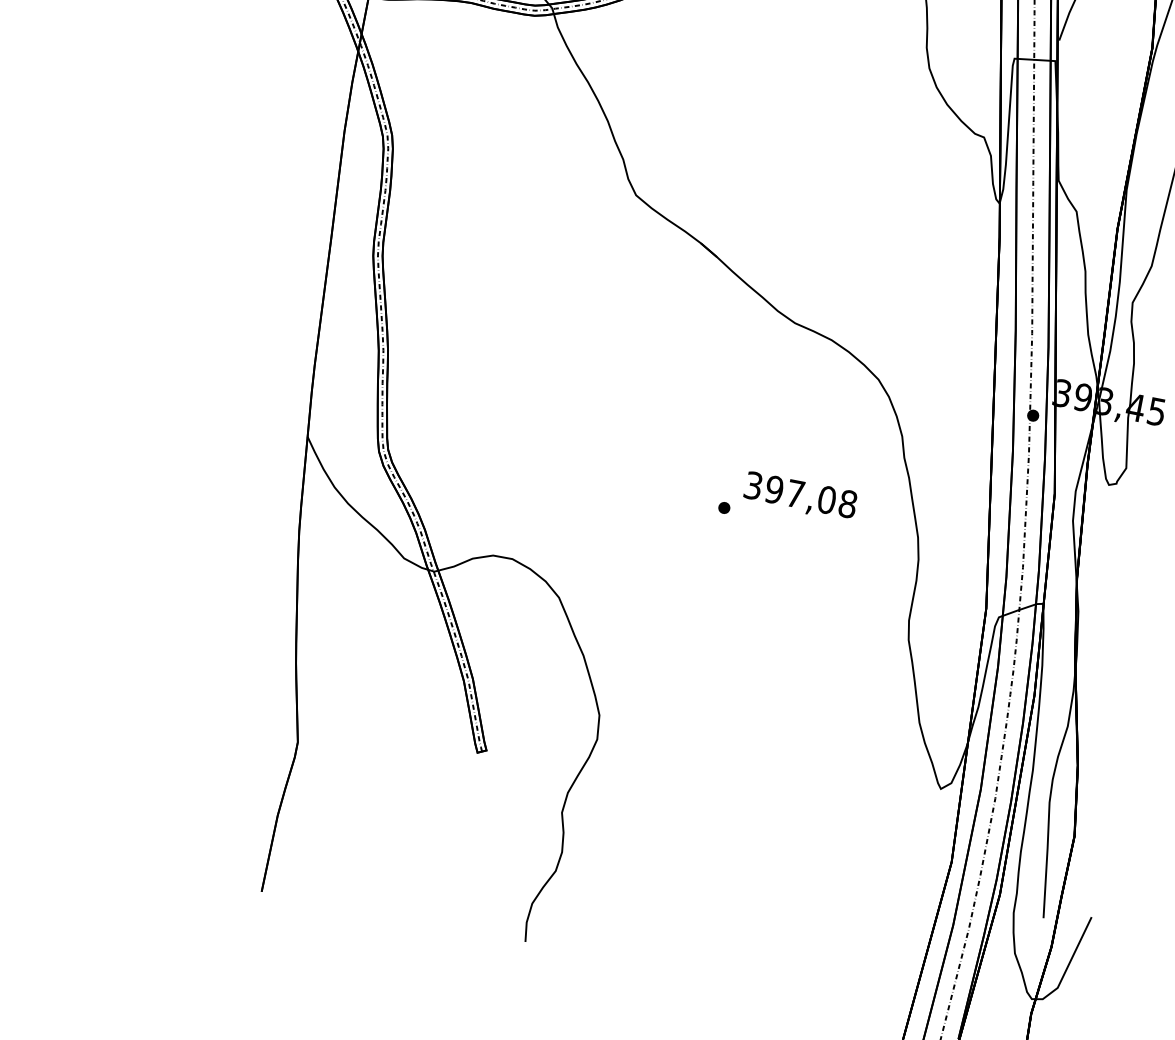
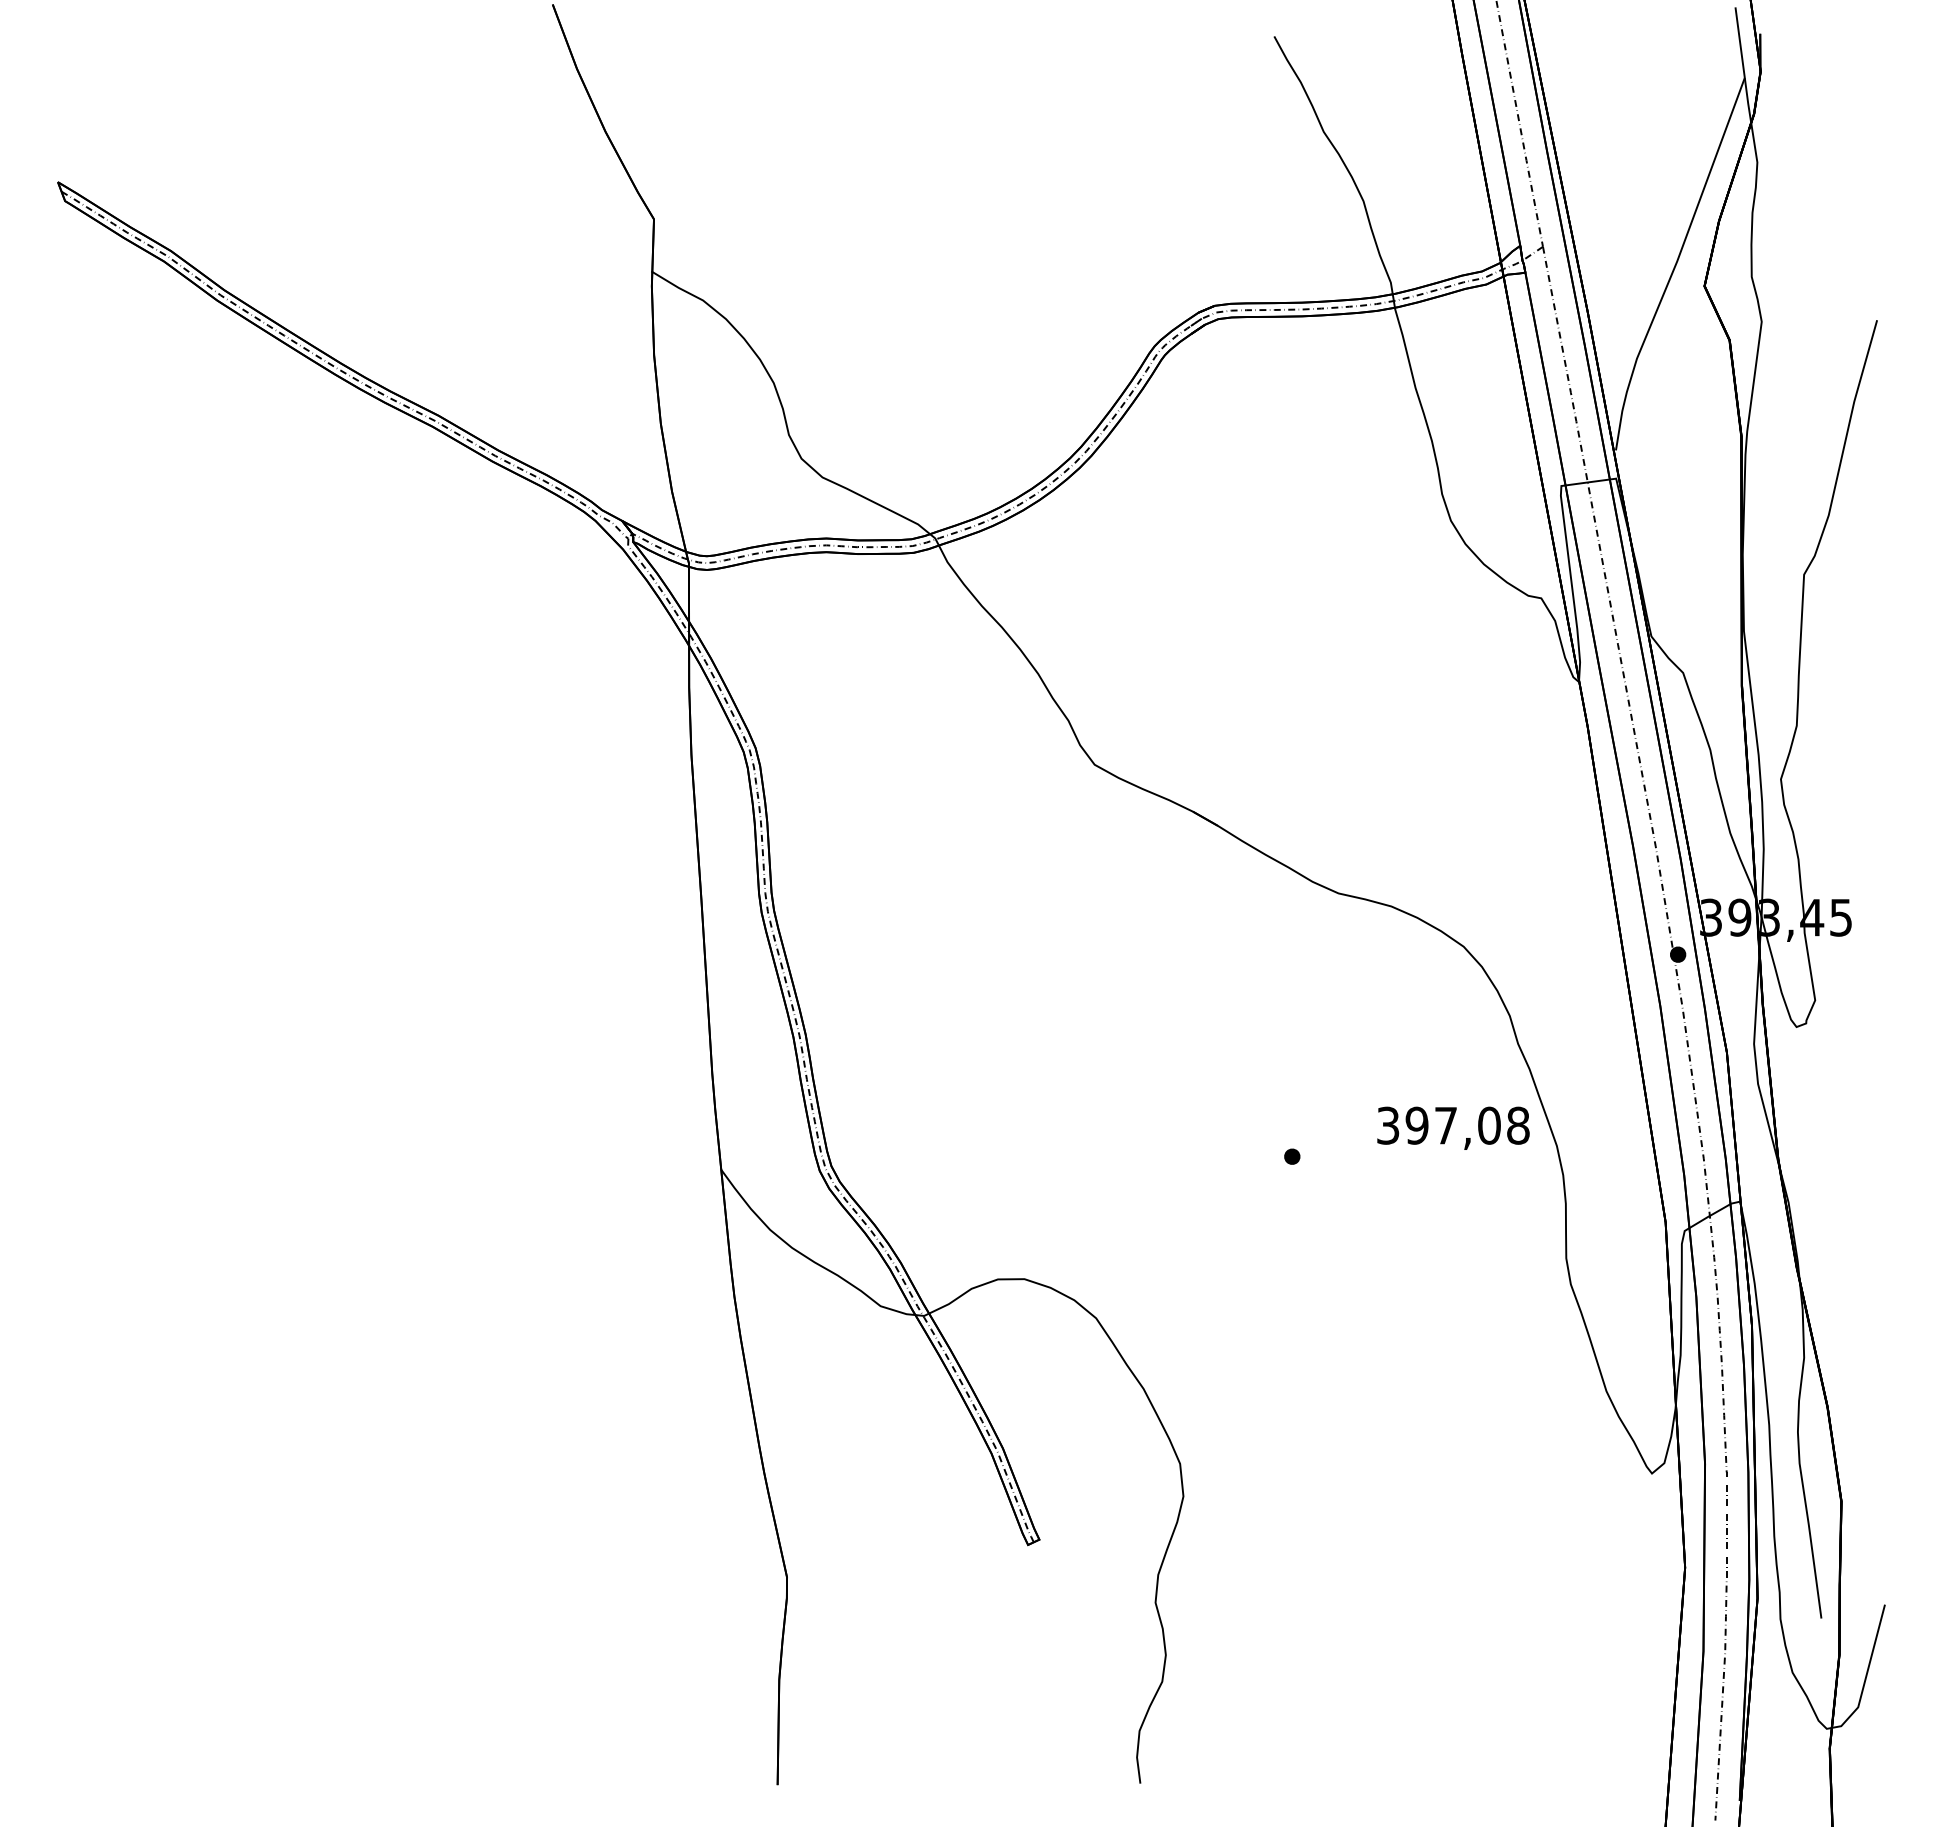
text: (800, 496) -> (1453, 1127), moved

